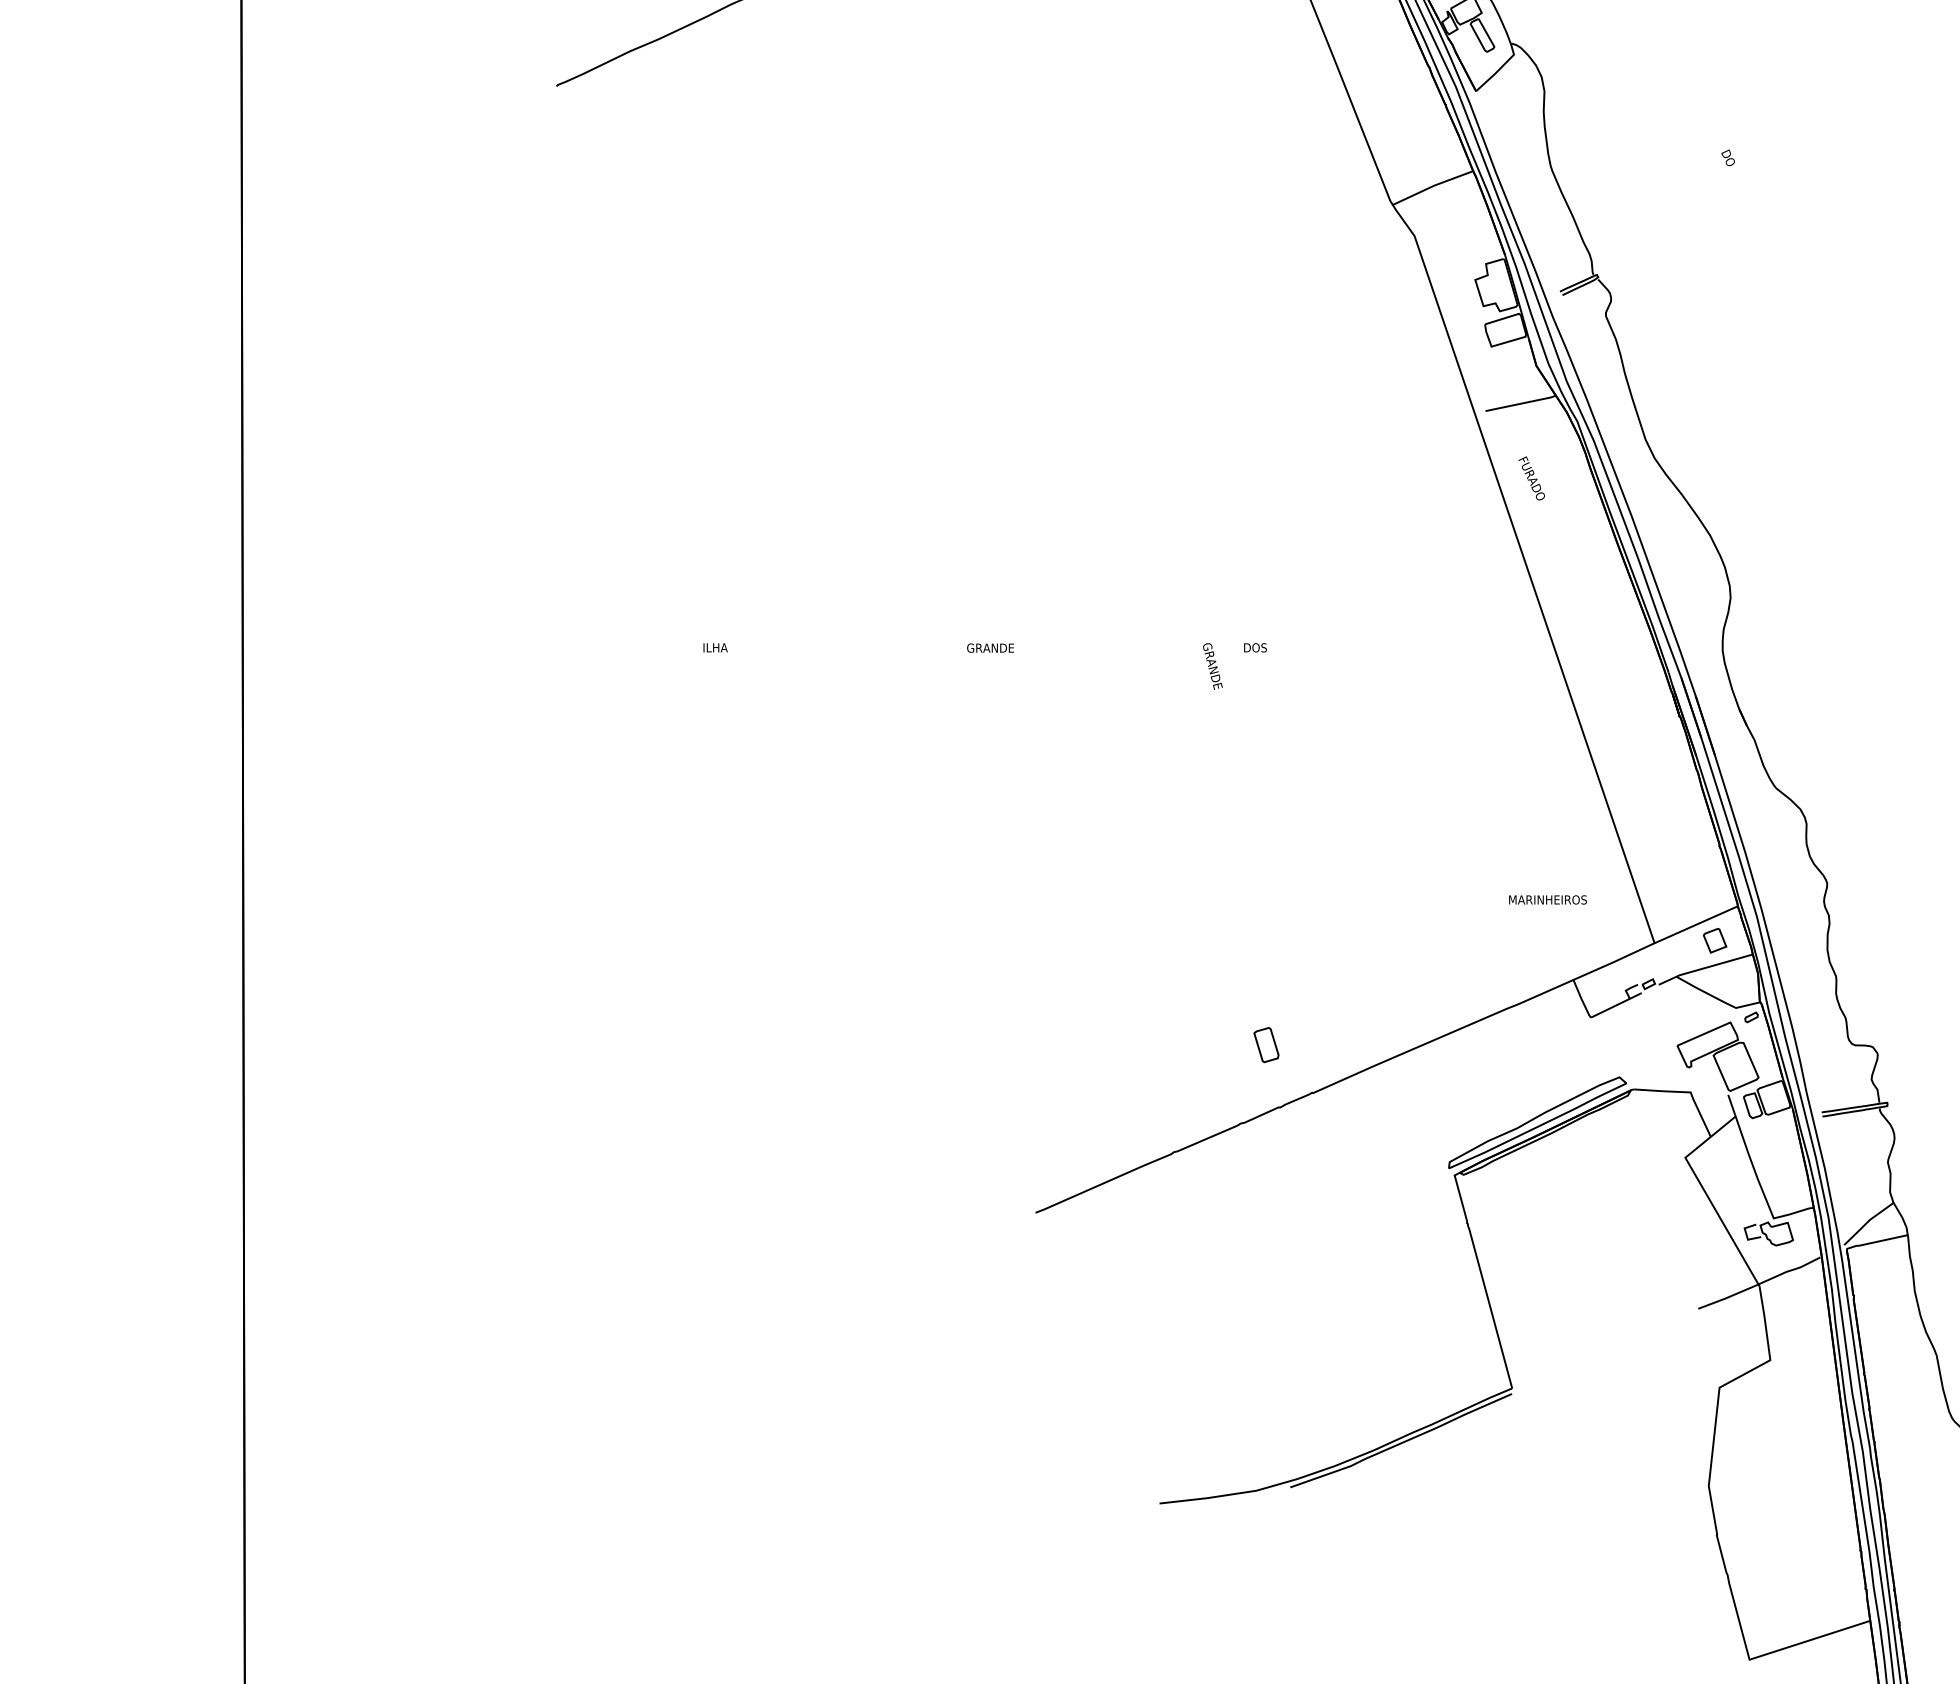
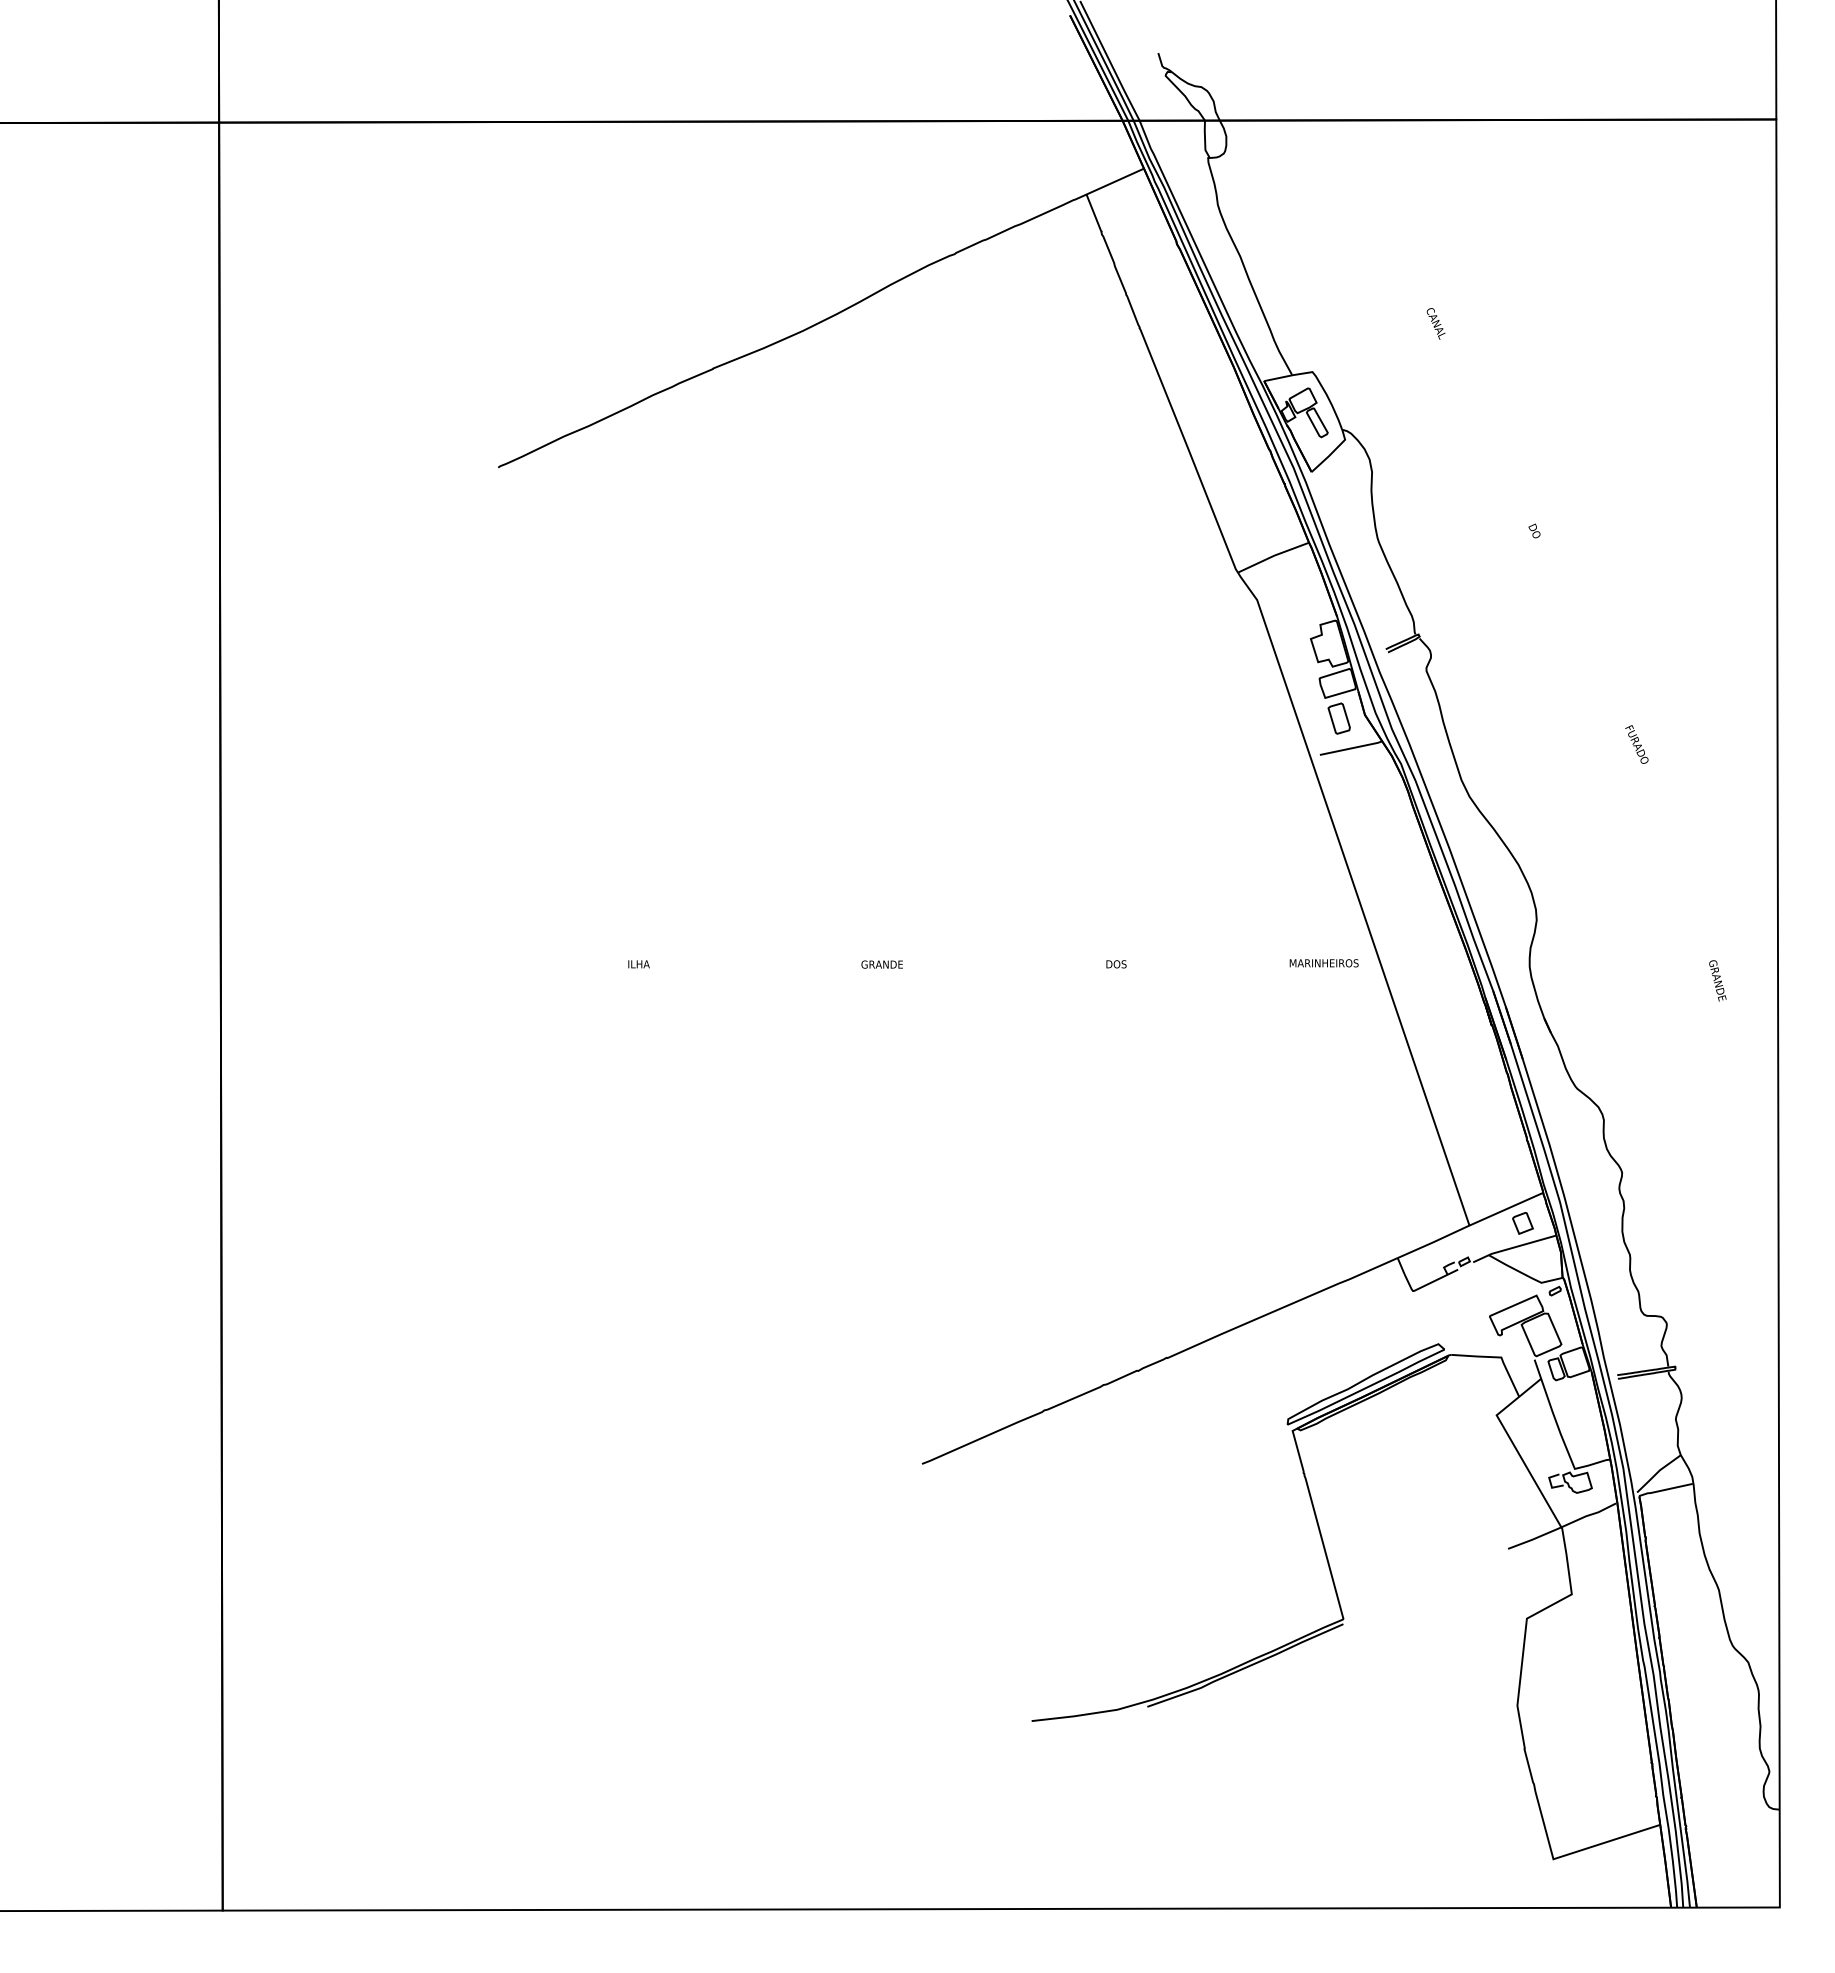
text: (1531, 478) -> (1636, 744), moved
text: (1212, 666) -> (1717, 980), moved
text: (1547, 900) -> (1323, 963), moved
part: (1265, 1044) -> (1338, 718), moved

